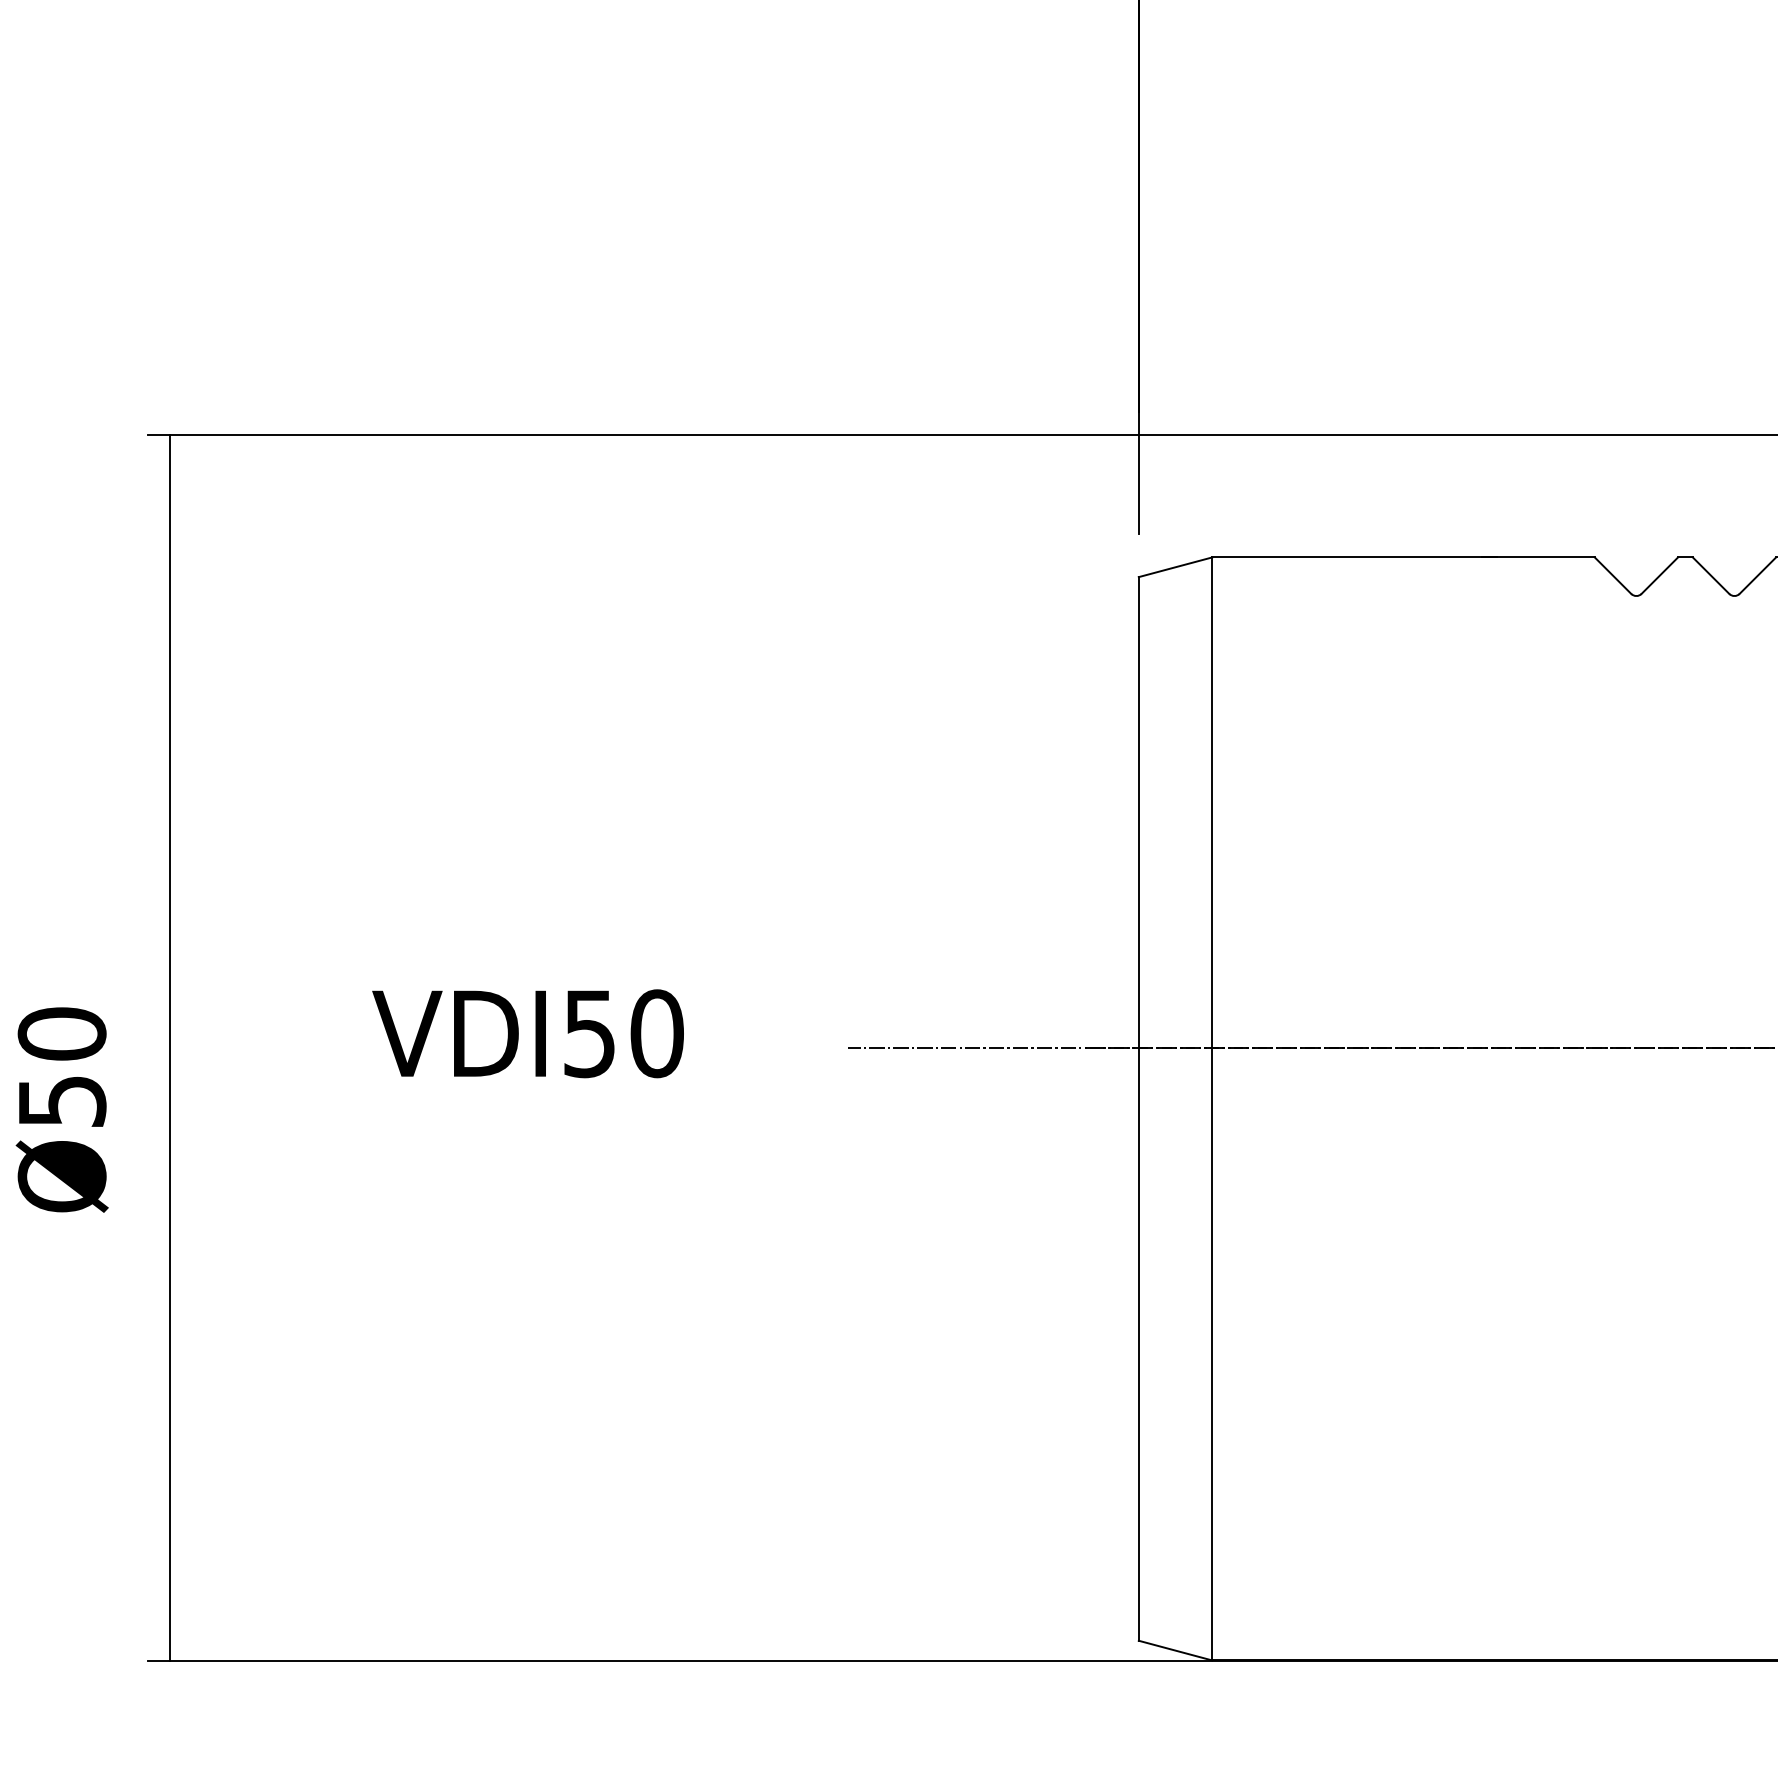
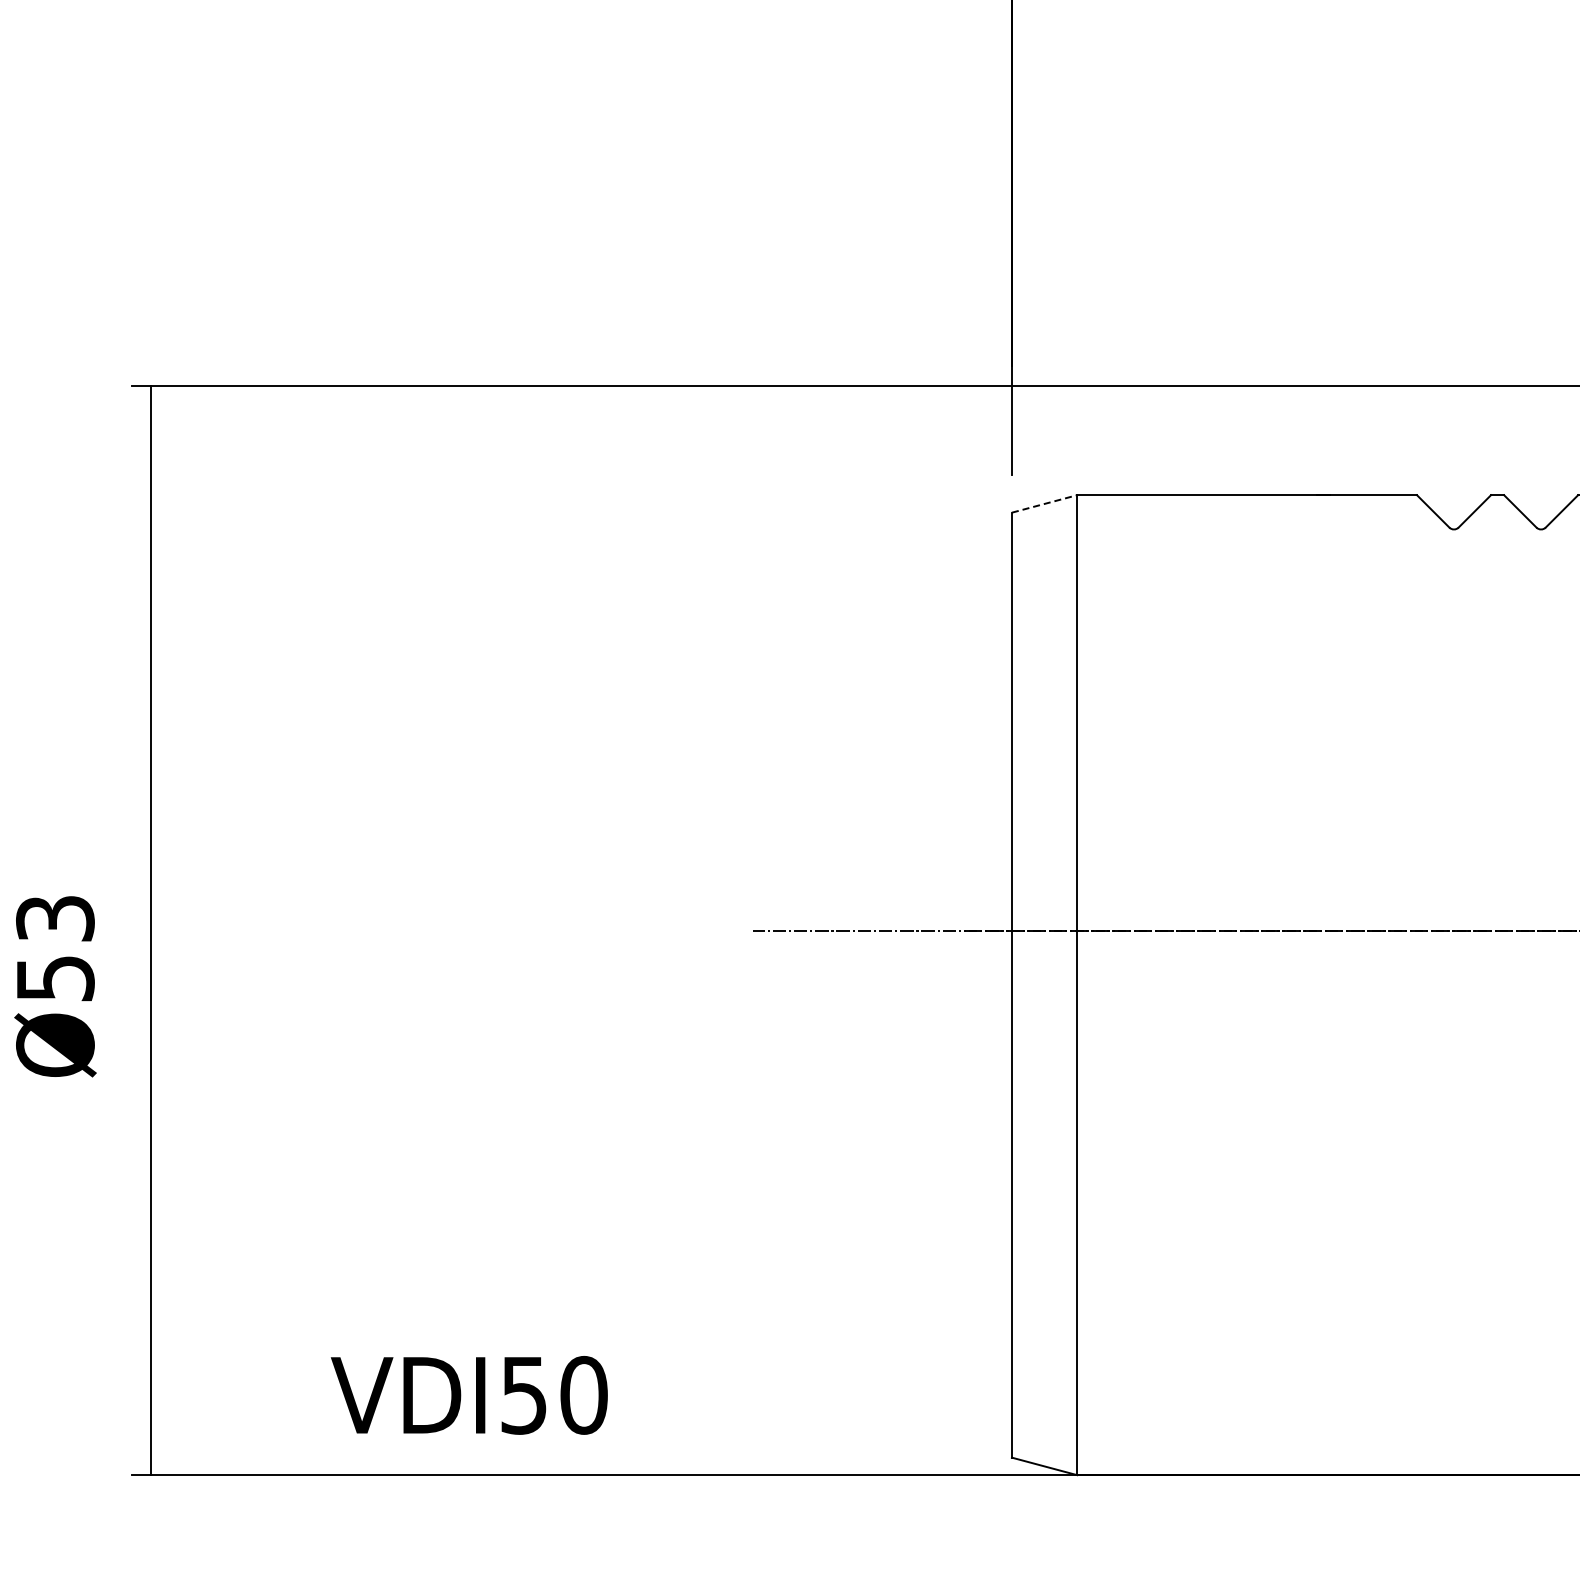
line: (1175, 566) -> (1044, 503), solid -> dashed
text: (62, 1033) -> (55, 918), Ø50 -> Ø53
text: (527, 1033) -> (468, 1395), moved

